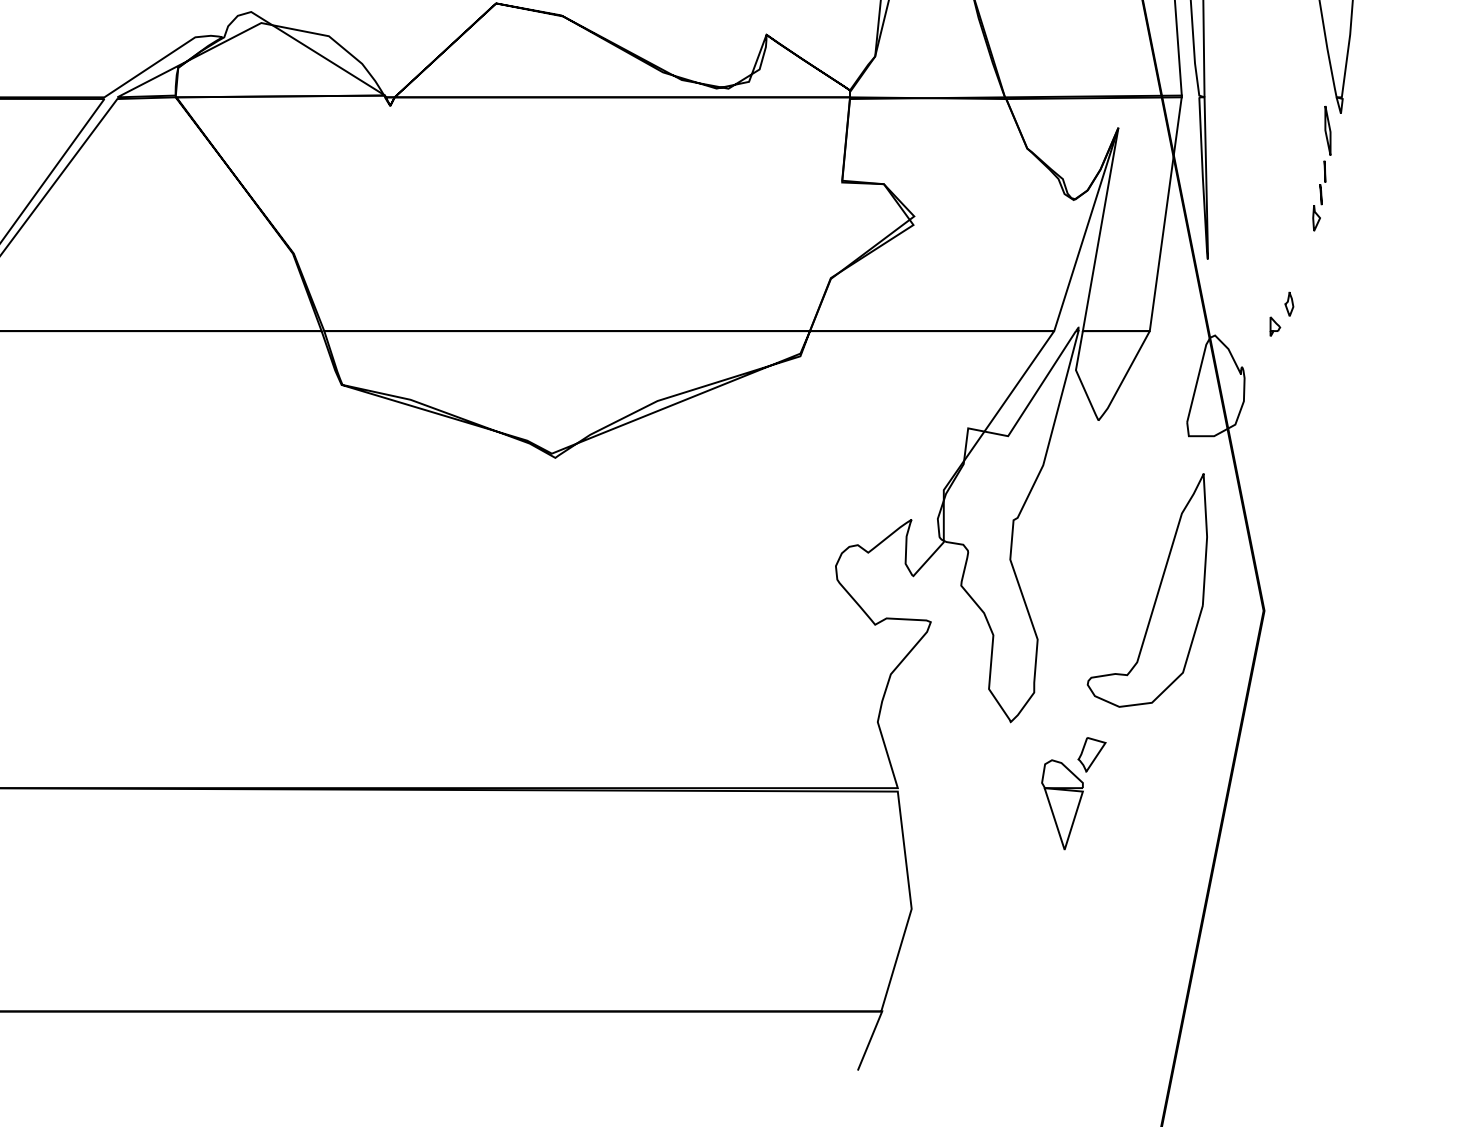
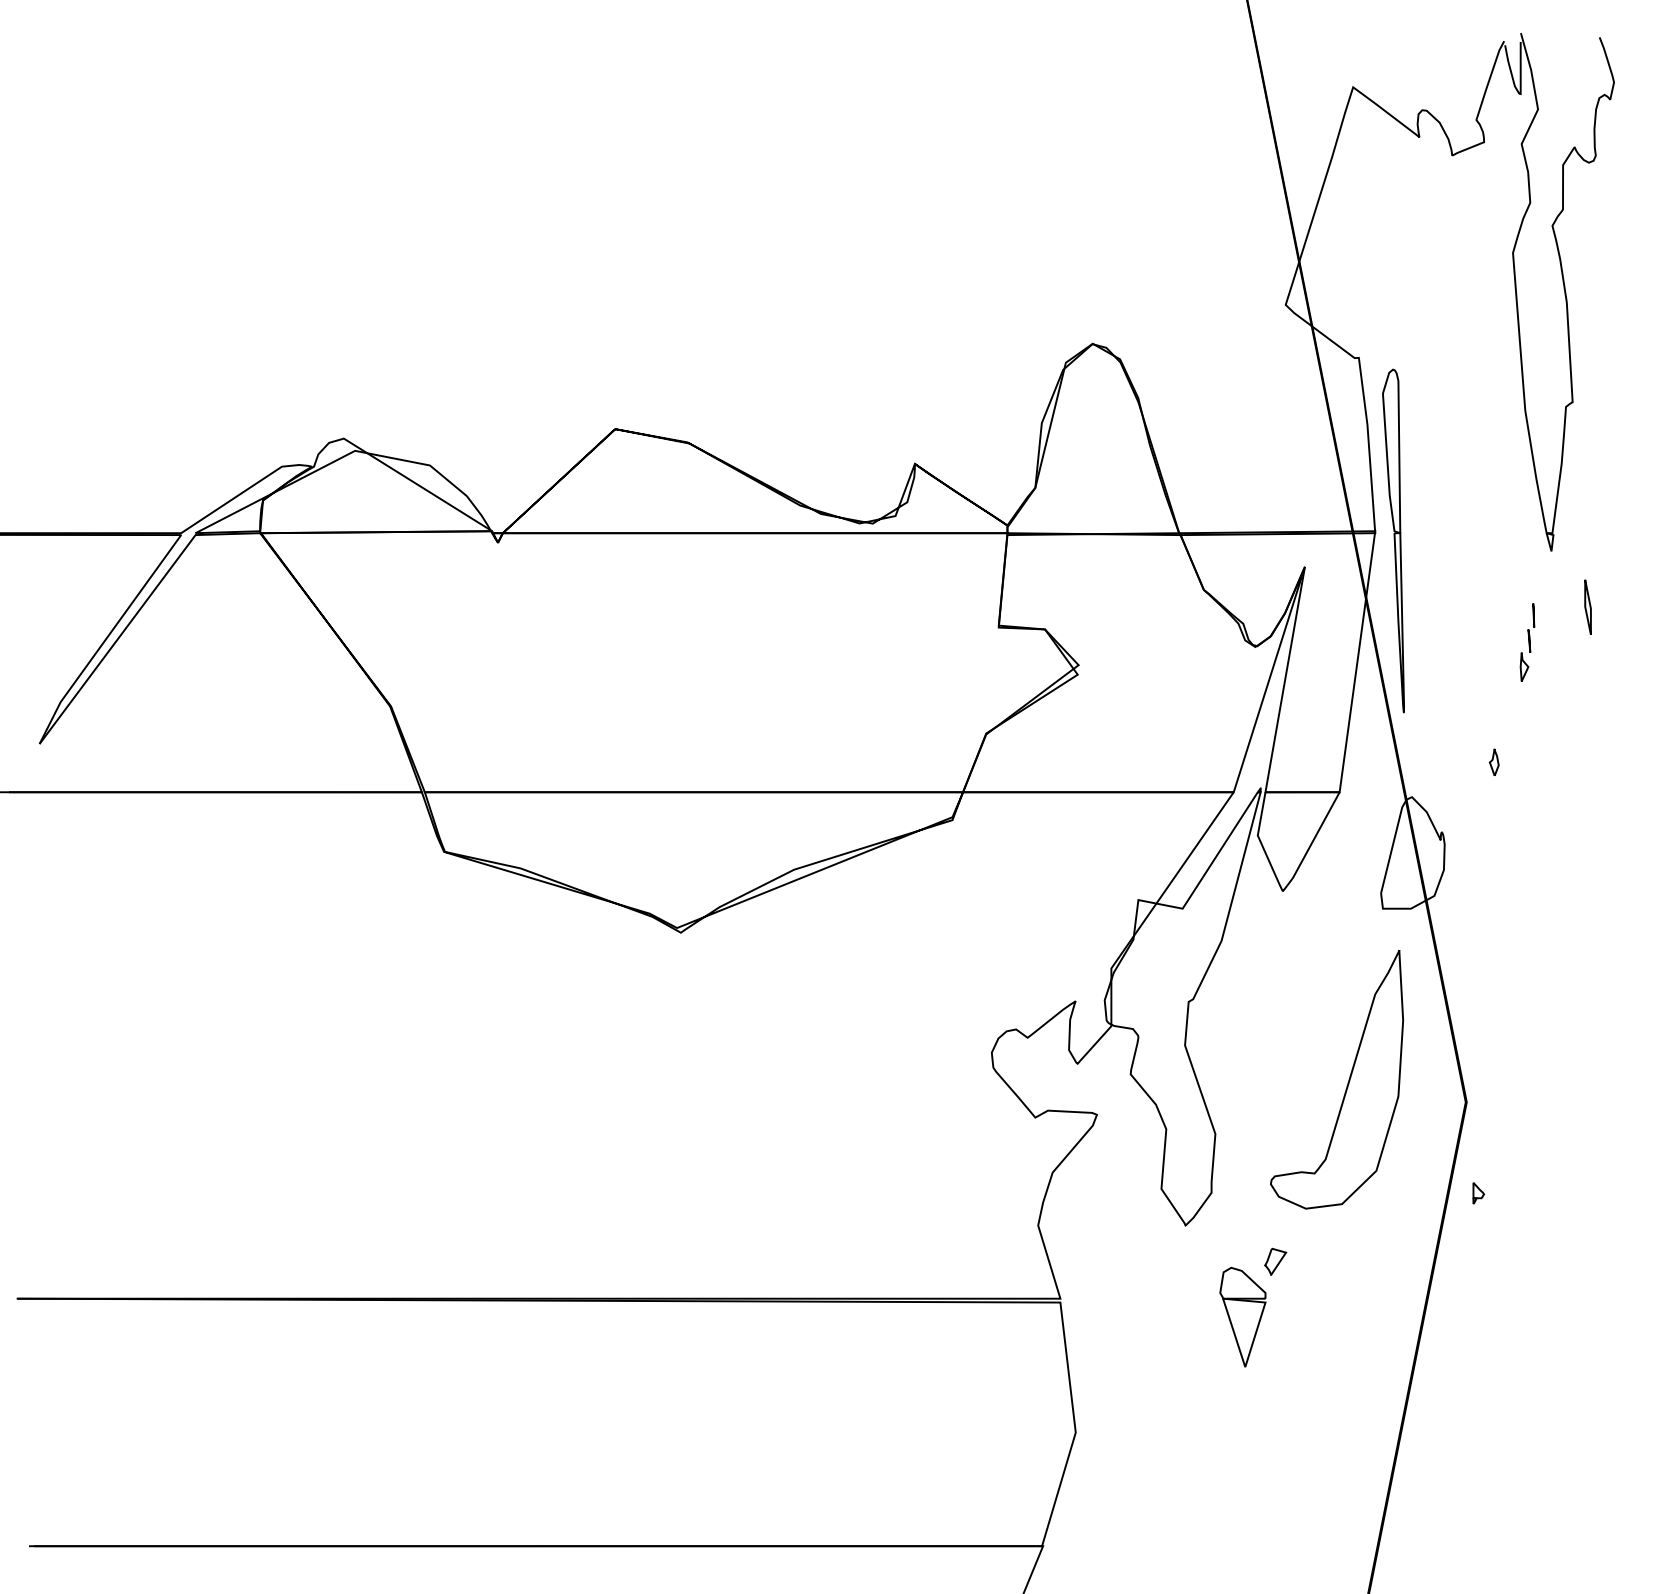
part: (1327, 130) -> (1587, 606), moved
part: (1275, 326) -> (1478, 1193), moved
part: (1091, 754) -> (1275, 1261), size x0.7

